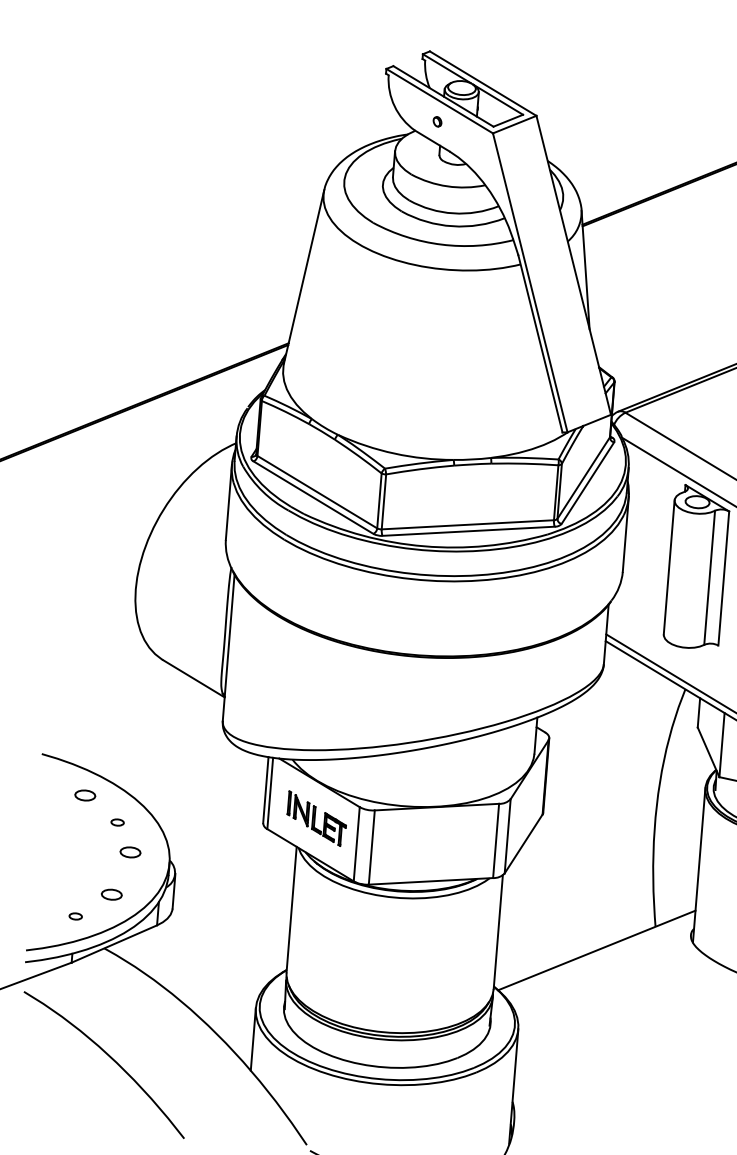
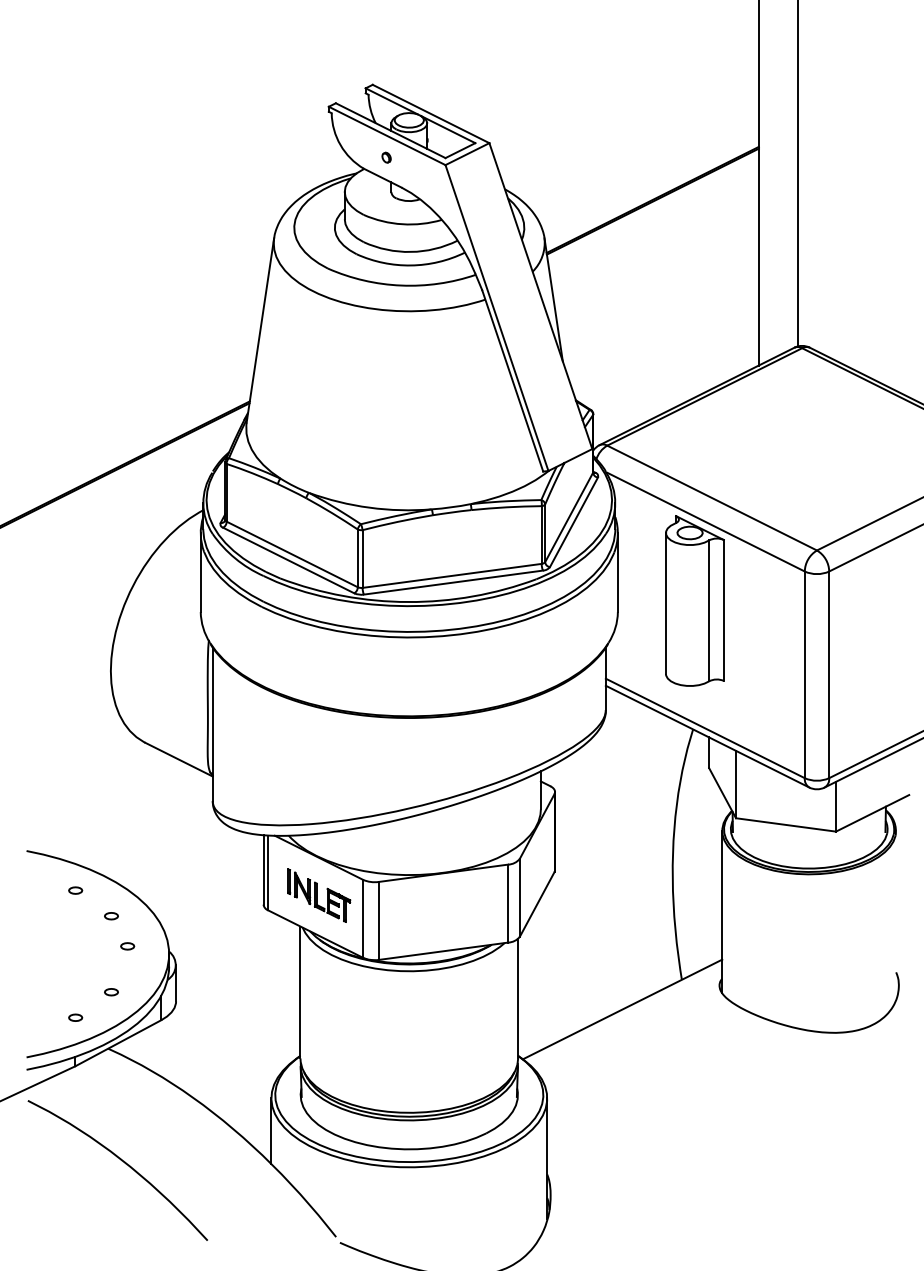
part: (85, 795) -> (75, 890), size x0.62
part: (130, 852) -> (127, 946), size x0.62
part: (111, 895) -> (111, 992), size x0.62

